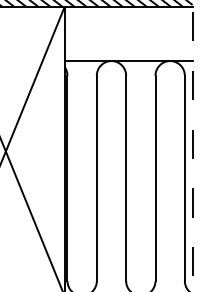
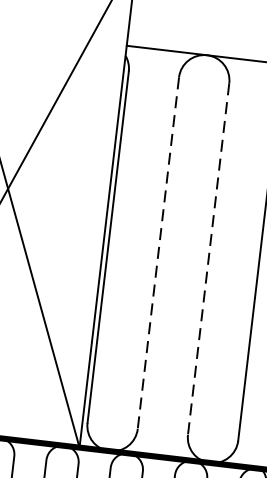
line: (96, 178) -> (157, 253), solid -> dashed
line: (126, 178) -> (209, 259), solid -> dashed

